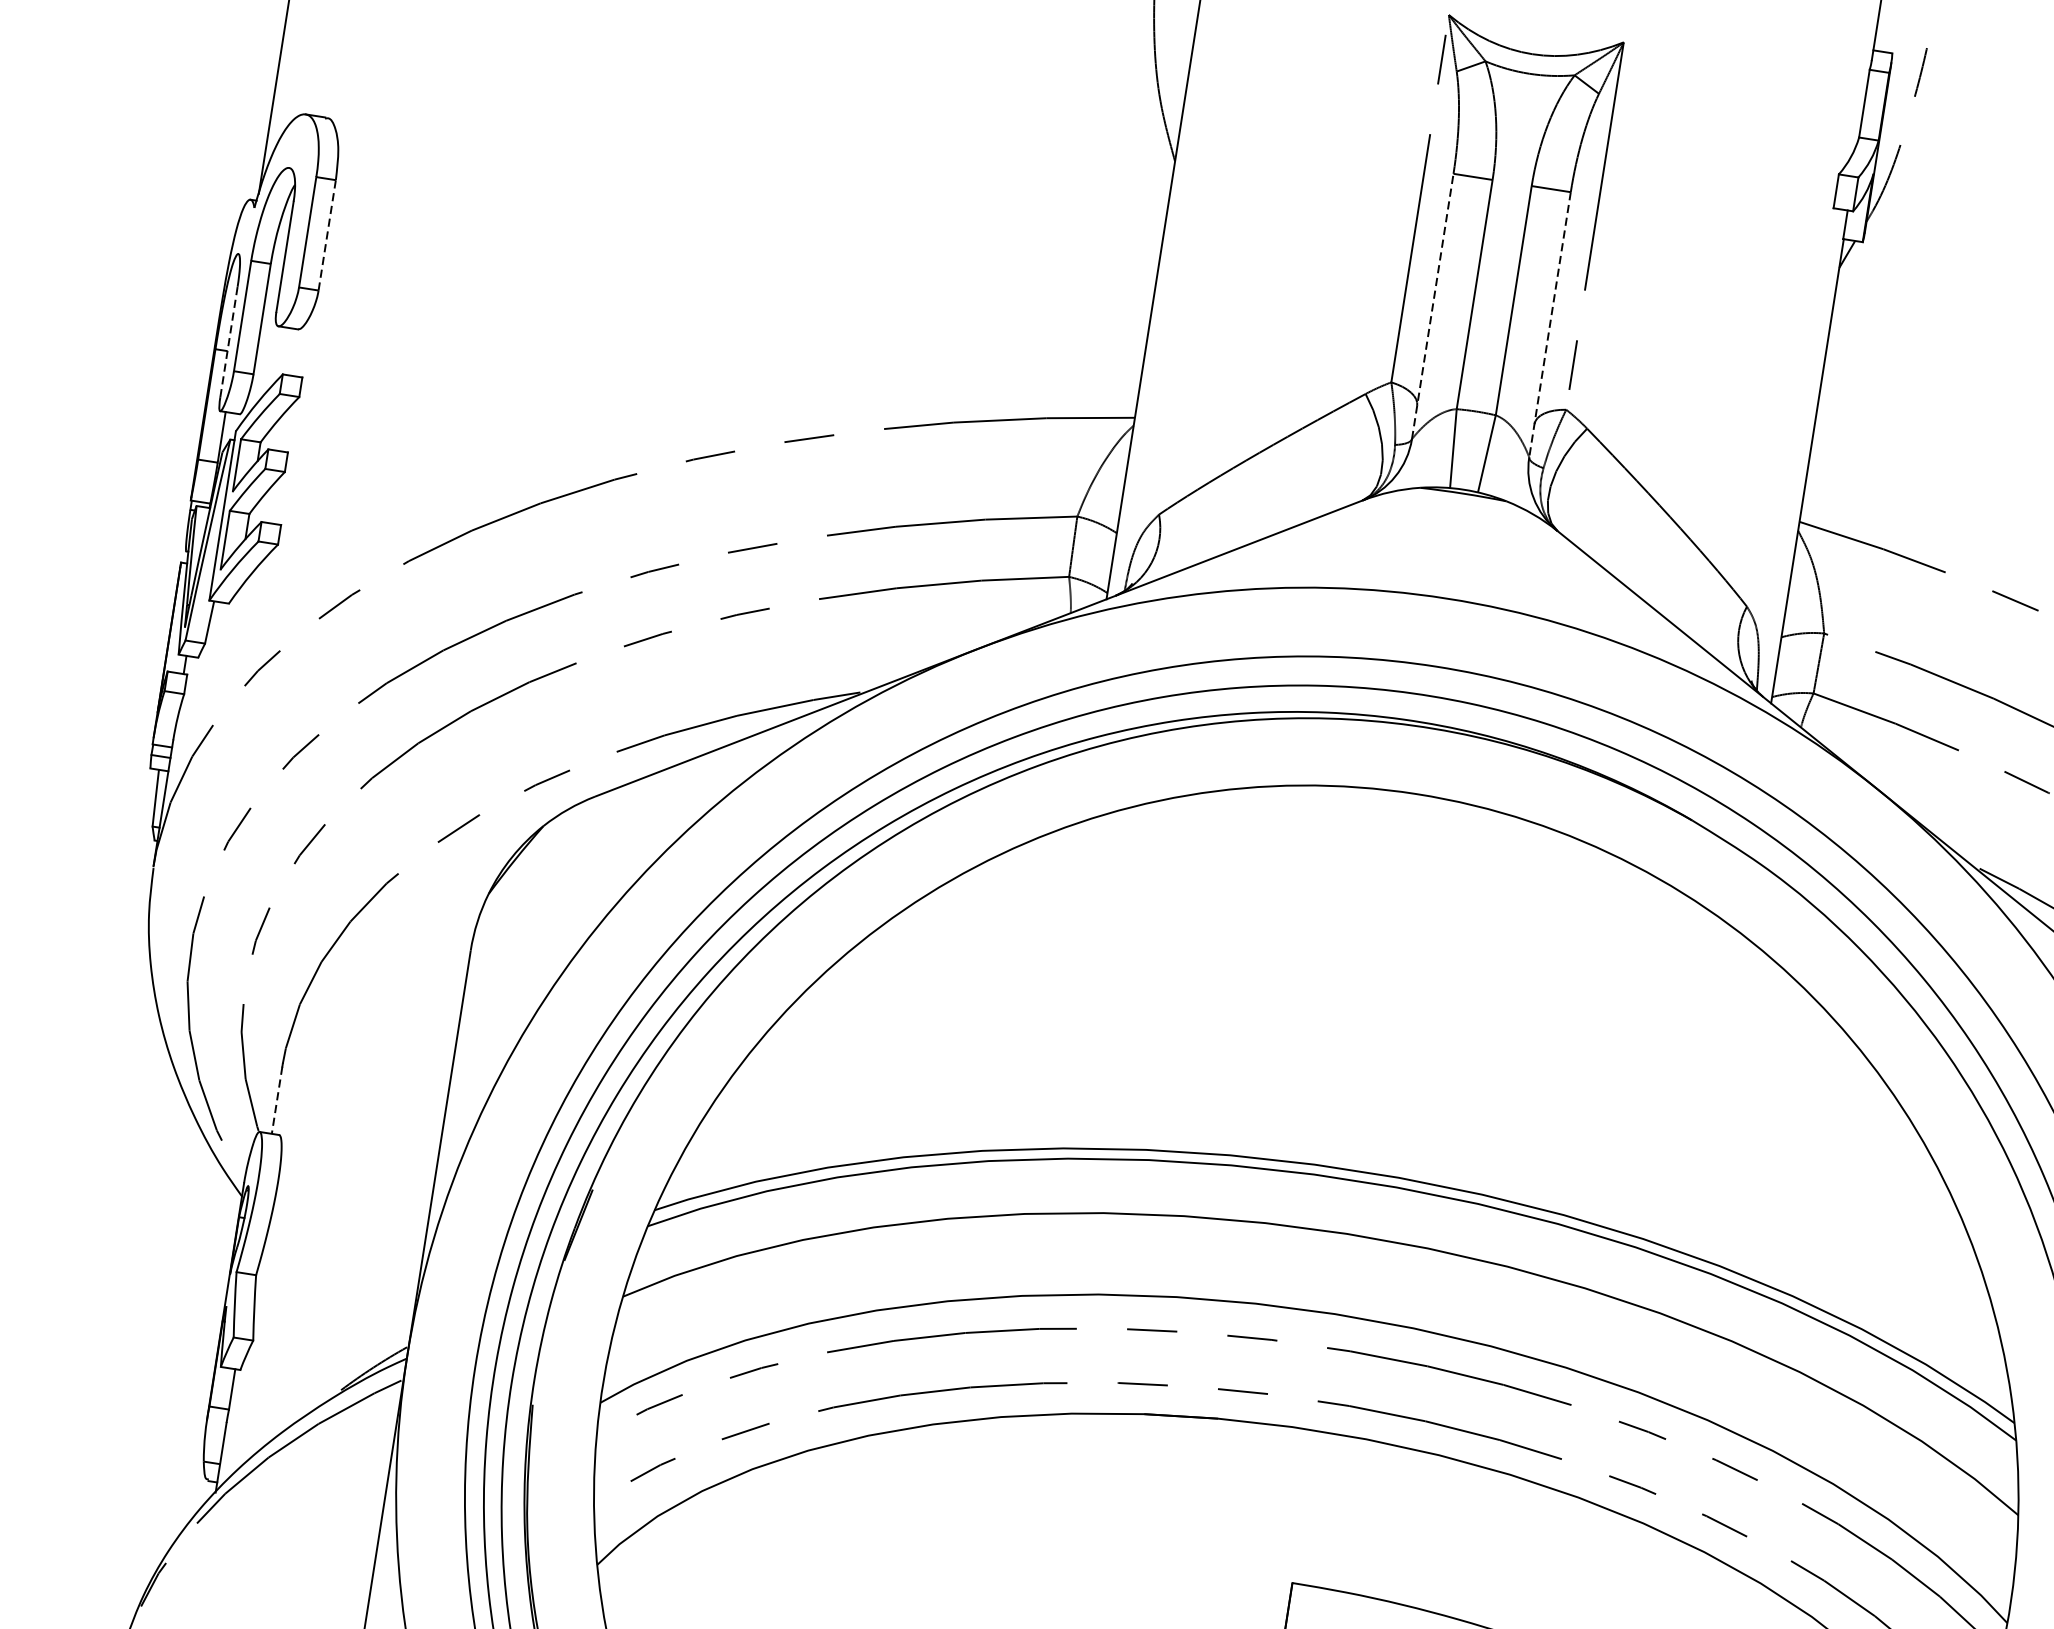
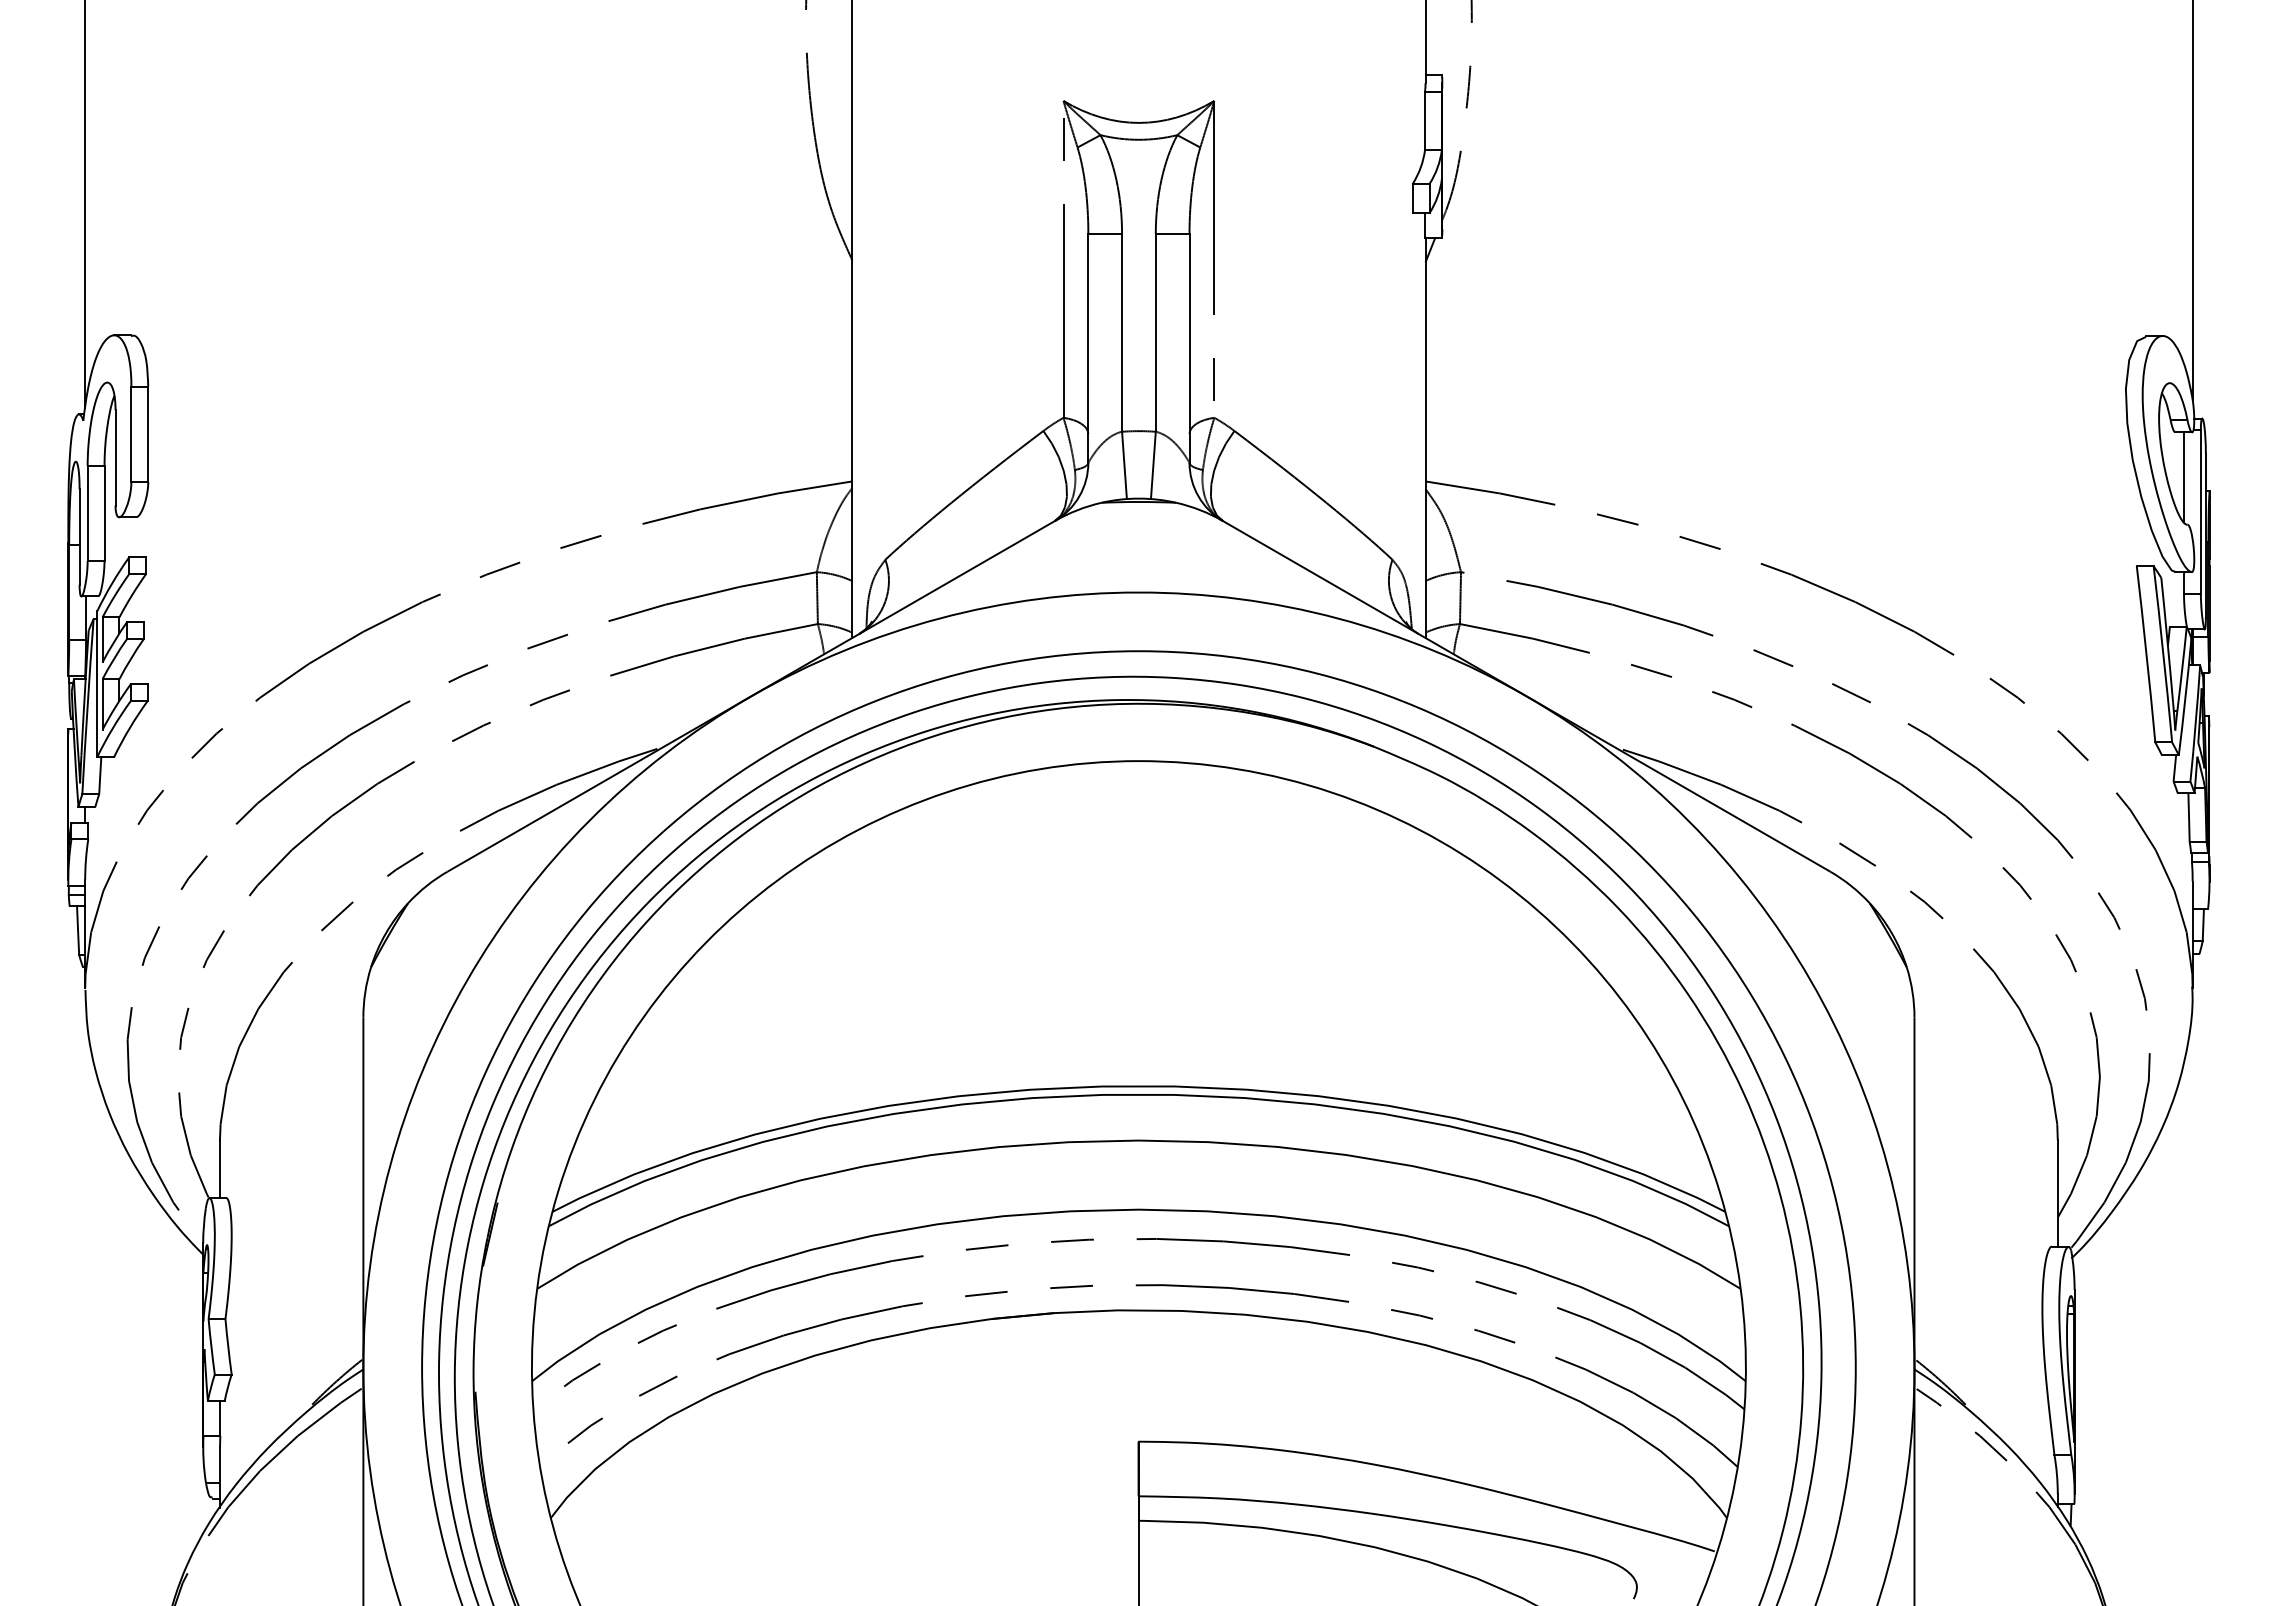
line: (327, 235) -> (148, 434), dashed -> solid
line: (1433, 305) -> (1088, 347), dashed -> solid
line: (1550, 324) -> (1189, 348), dashed -> solid
line: (228, 342) -> (79, 537), dashed -> solid
line: (277, 1100) -> (220, 1169), dashed -> solid

